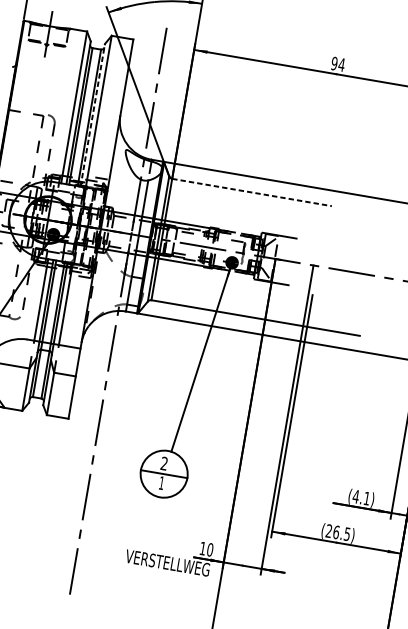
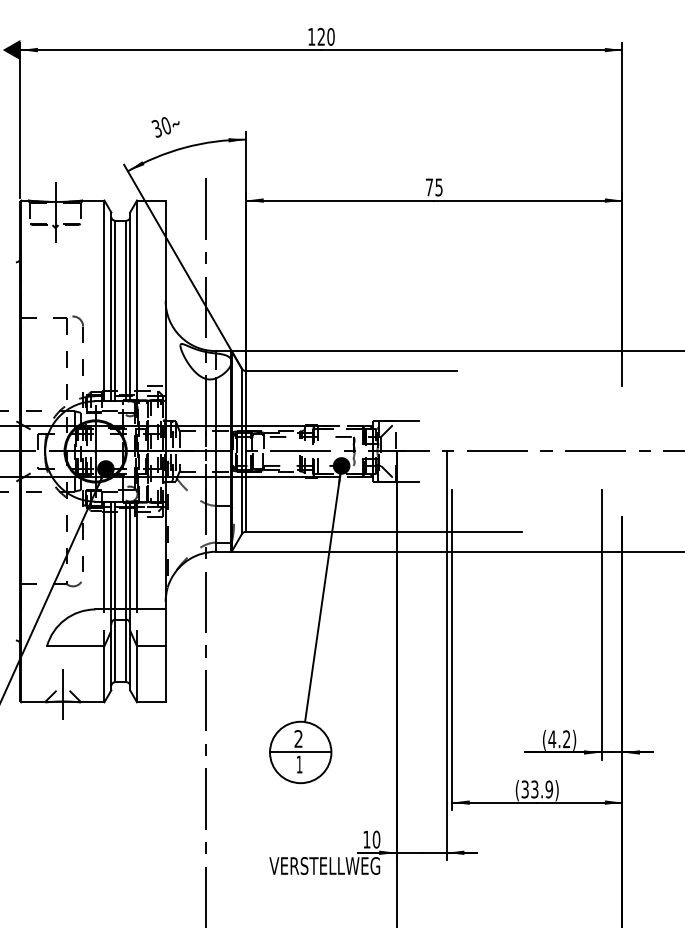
text: (338, 64) -> (434, 187), 94 -> 75
line: (93, 115) -> (130, 306), dashed -> solid
line: (251, 192) -> (351, 371), dashed -> solid
text: (366, 497) -> (566, 738), (4.1) -> (4.2)
text: (338, 532) -> (537, 789), (26.5) -> (33.9)

